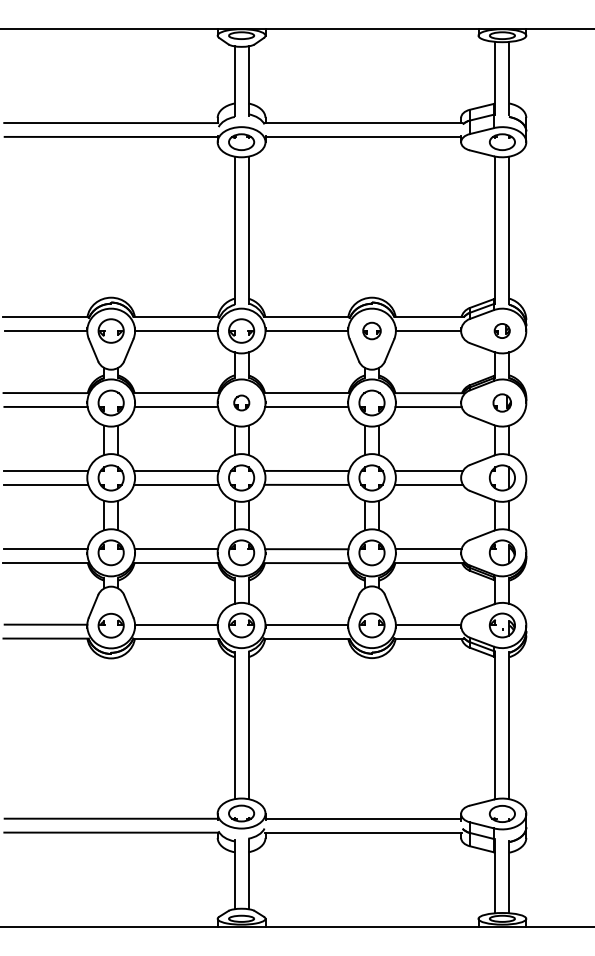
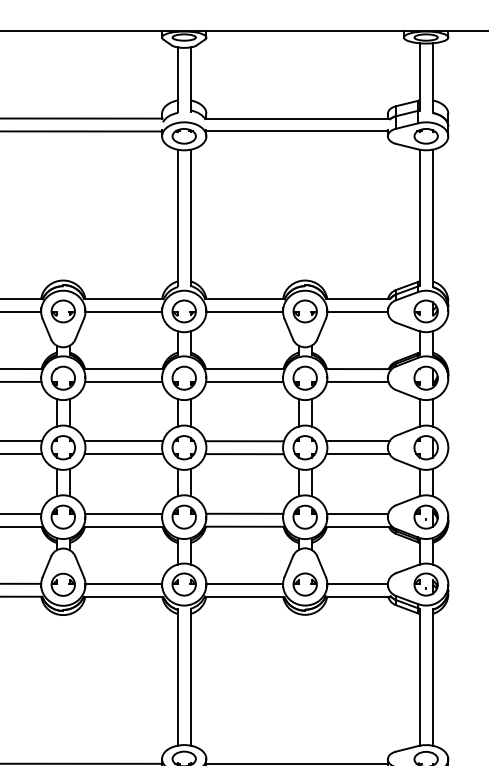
part: (371, 330) -> (304, 310), size x1.43
part: (501, 330) -> (425, 310), size x1.67
part: (241, 402) -> (184, 377), size x1.67
part: (501, 402) -> (425, 377), size x1.43

